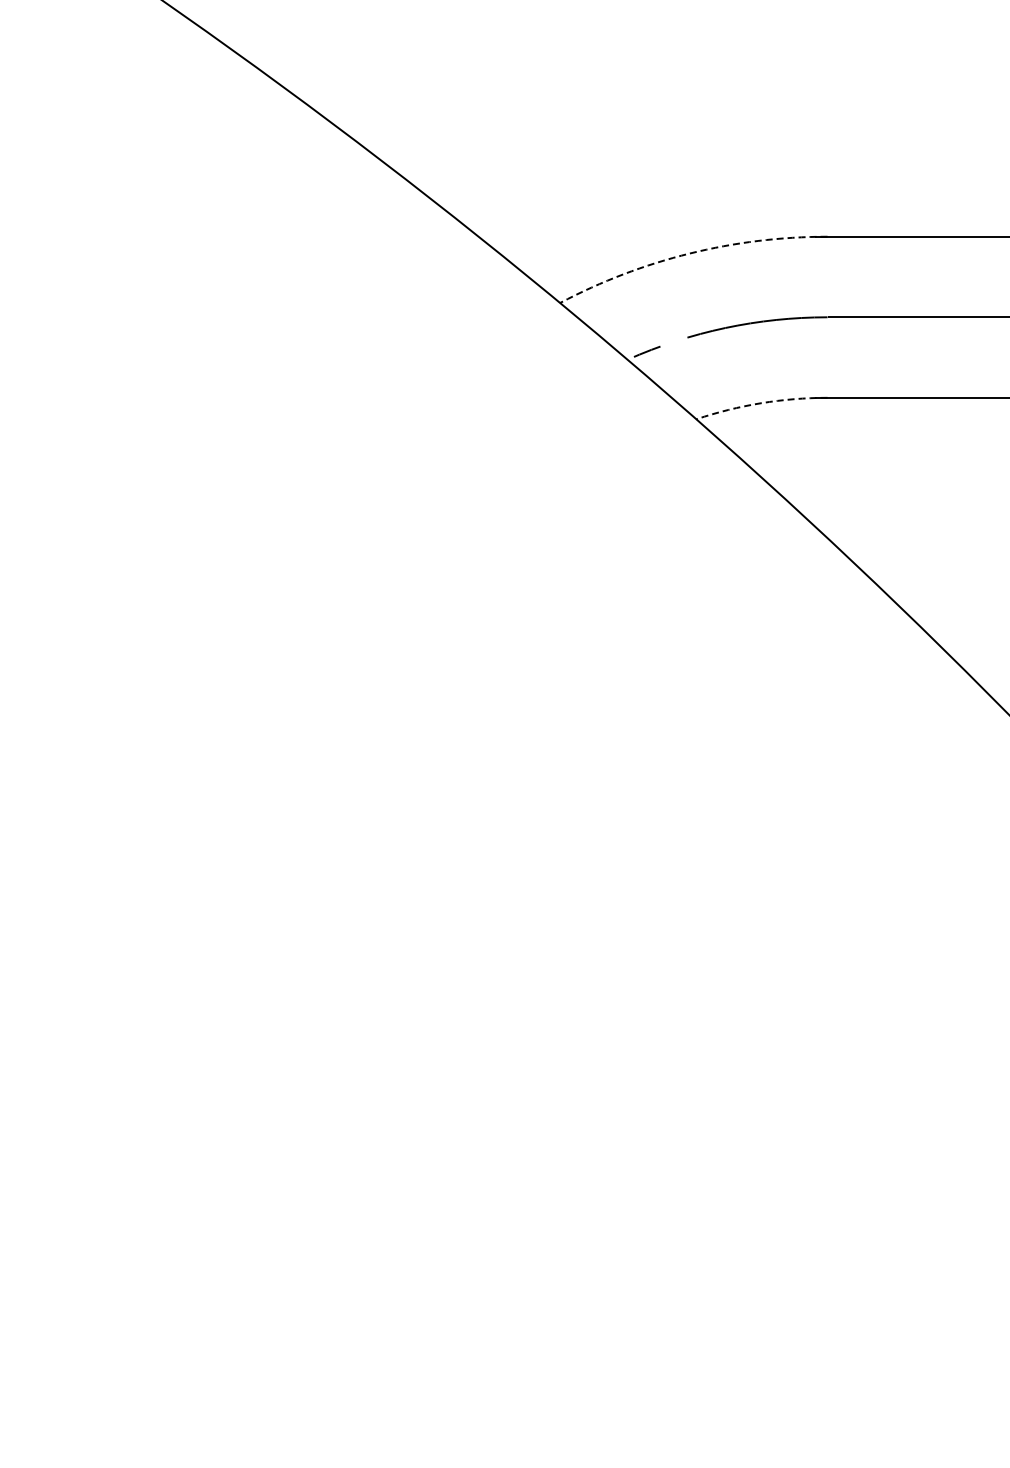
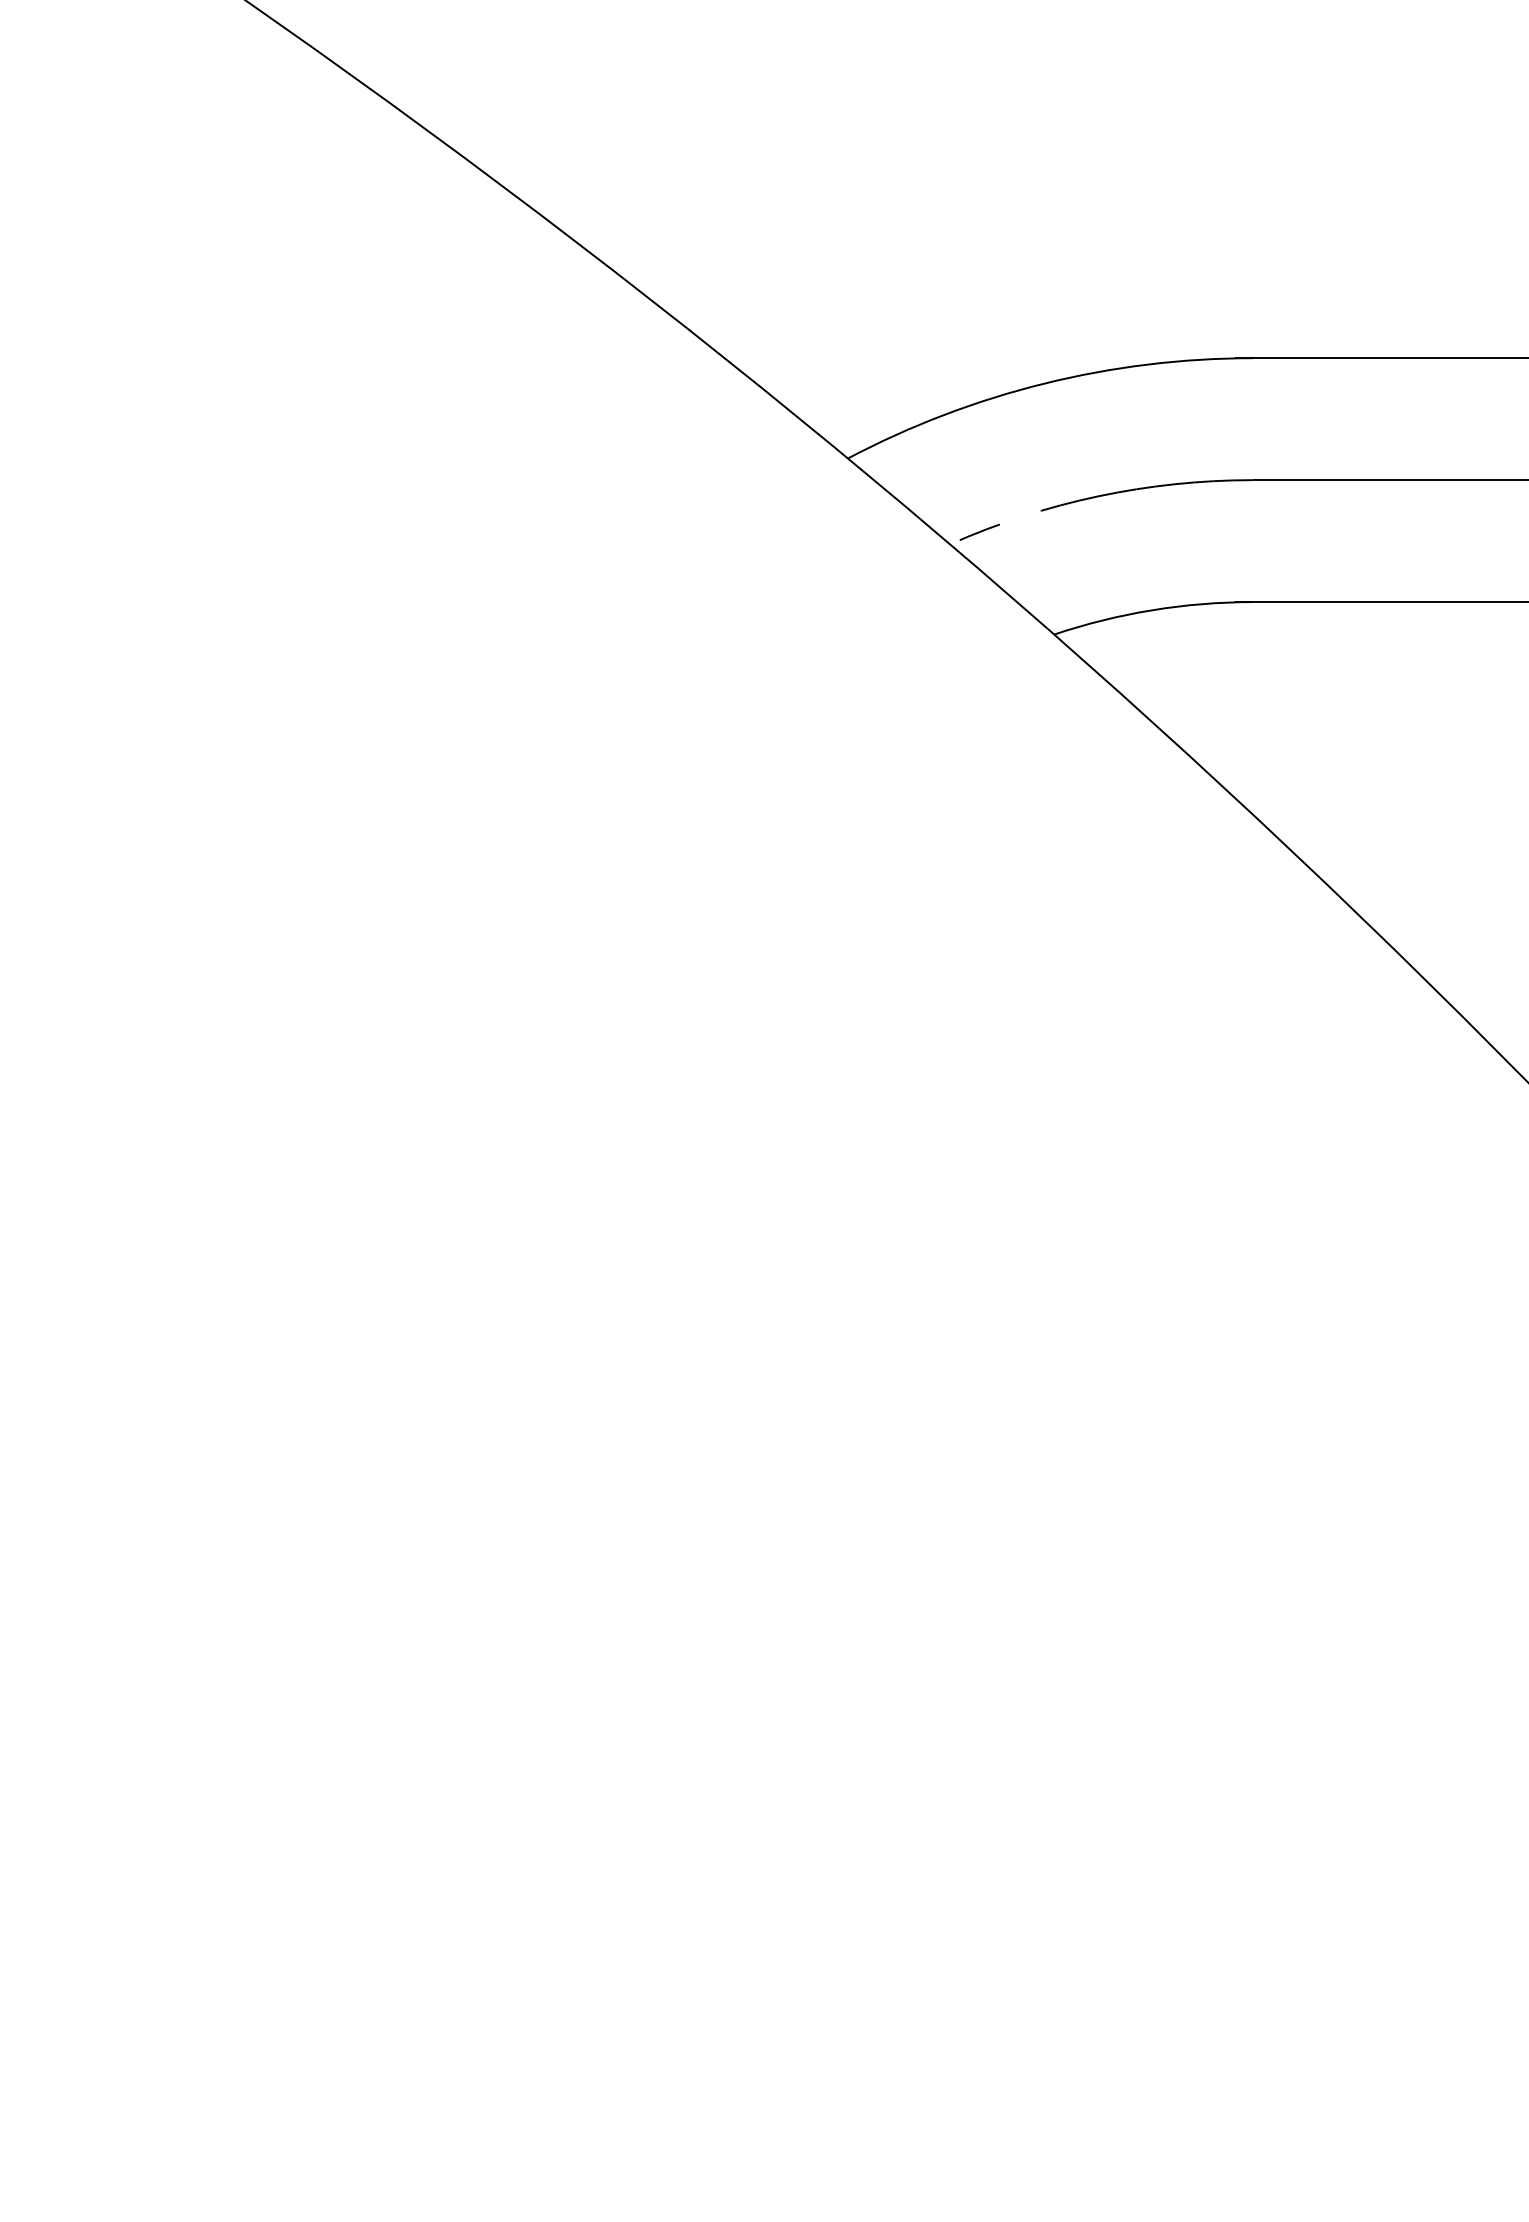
arc: (689, 253) -> (1043, 383), dashed -> solid
arc: (761, 403) -> (1152, 610), dashed -> solid

